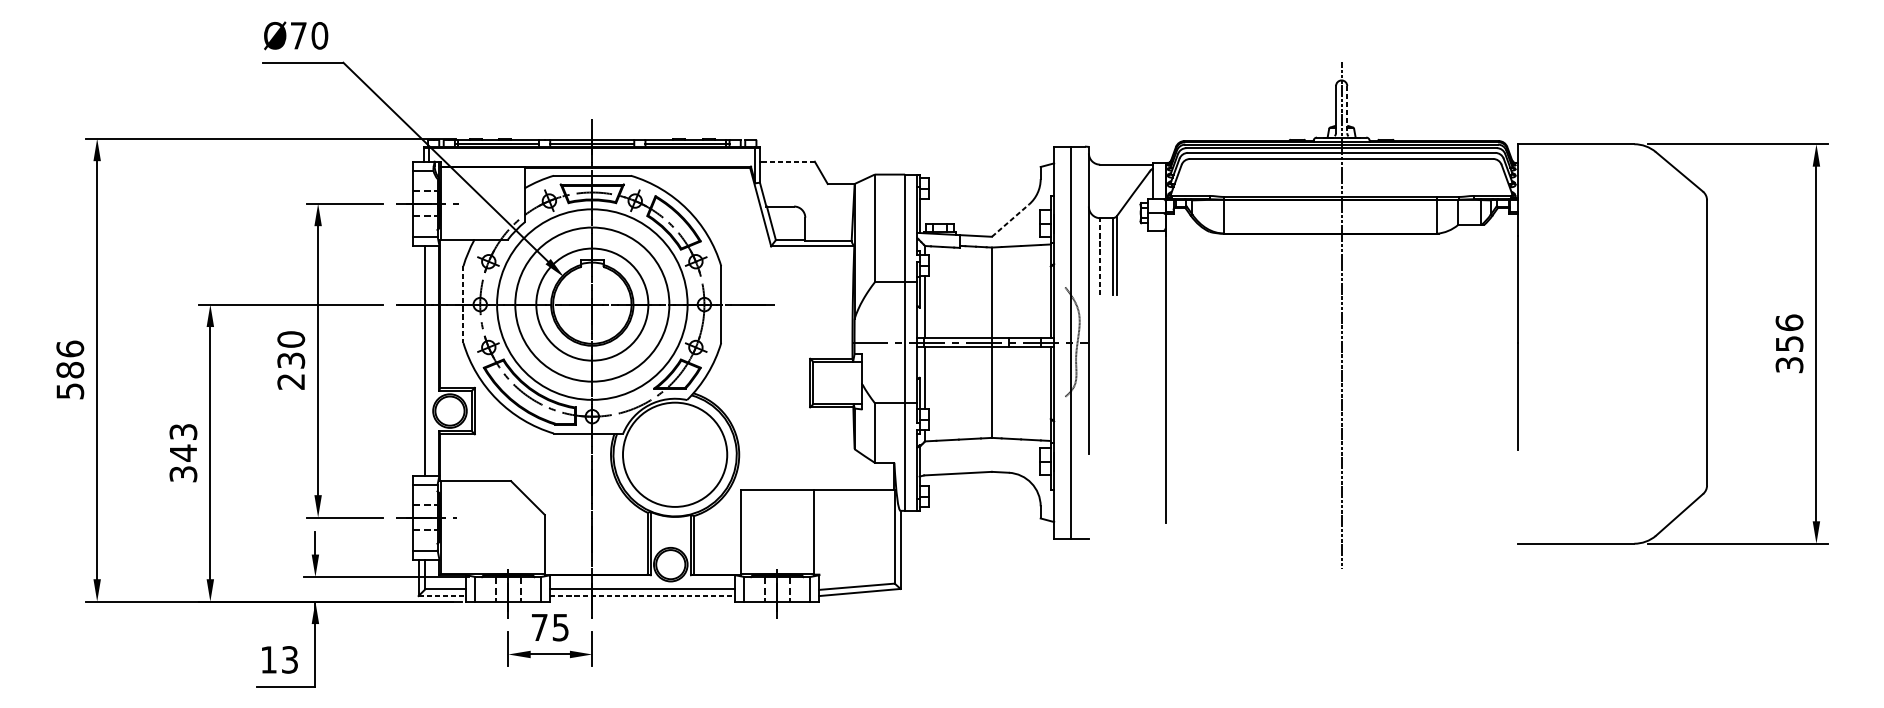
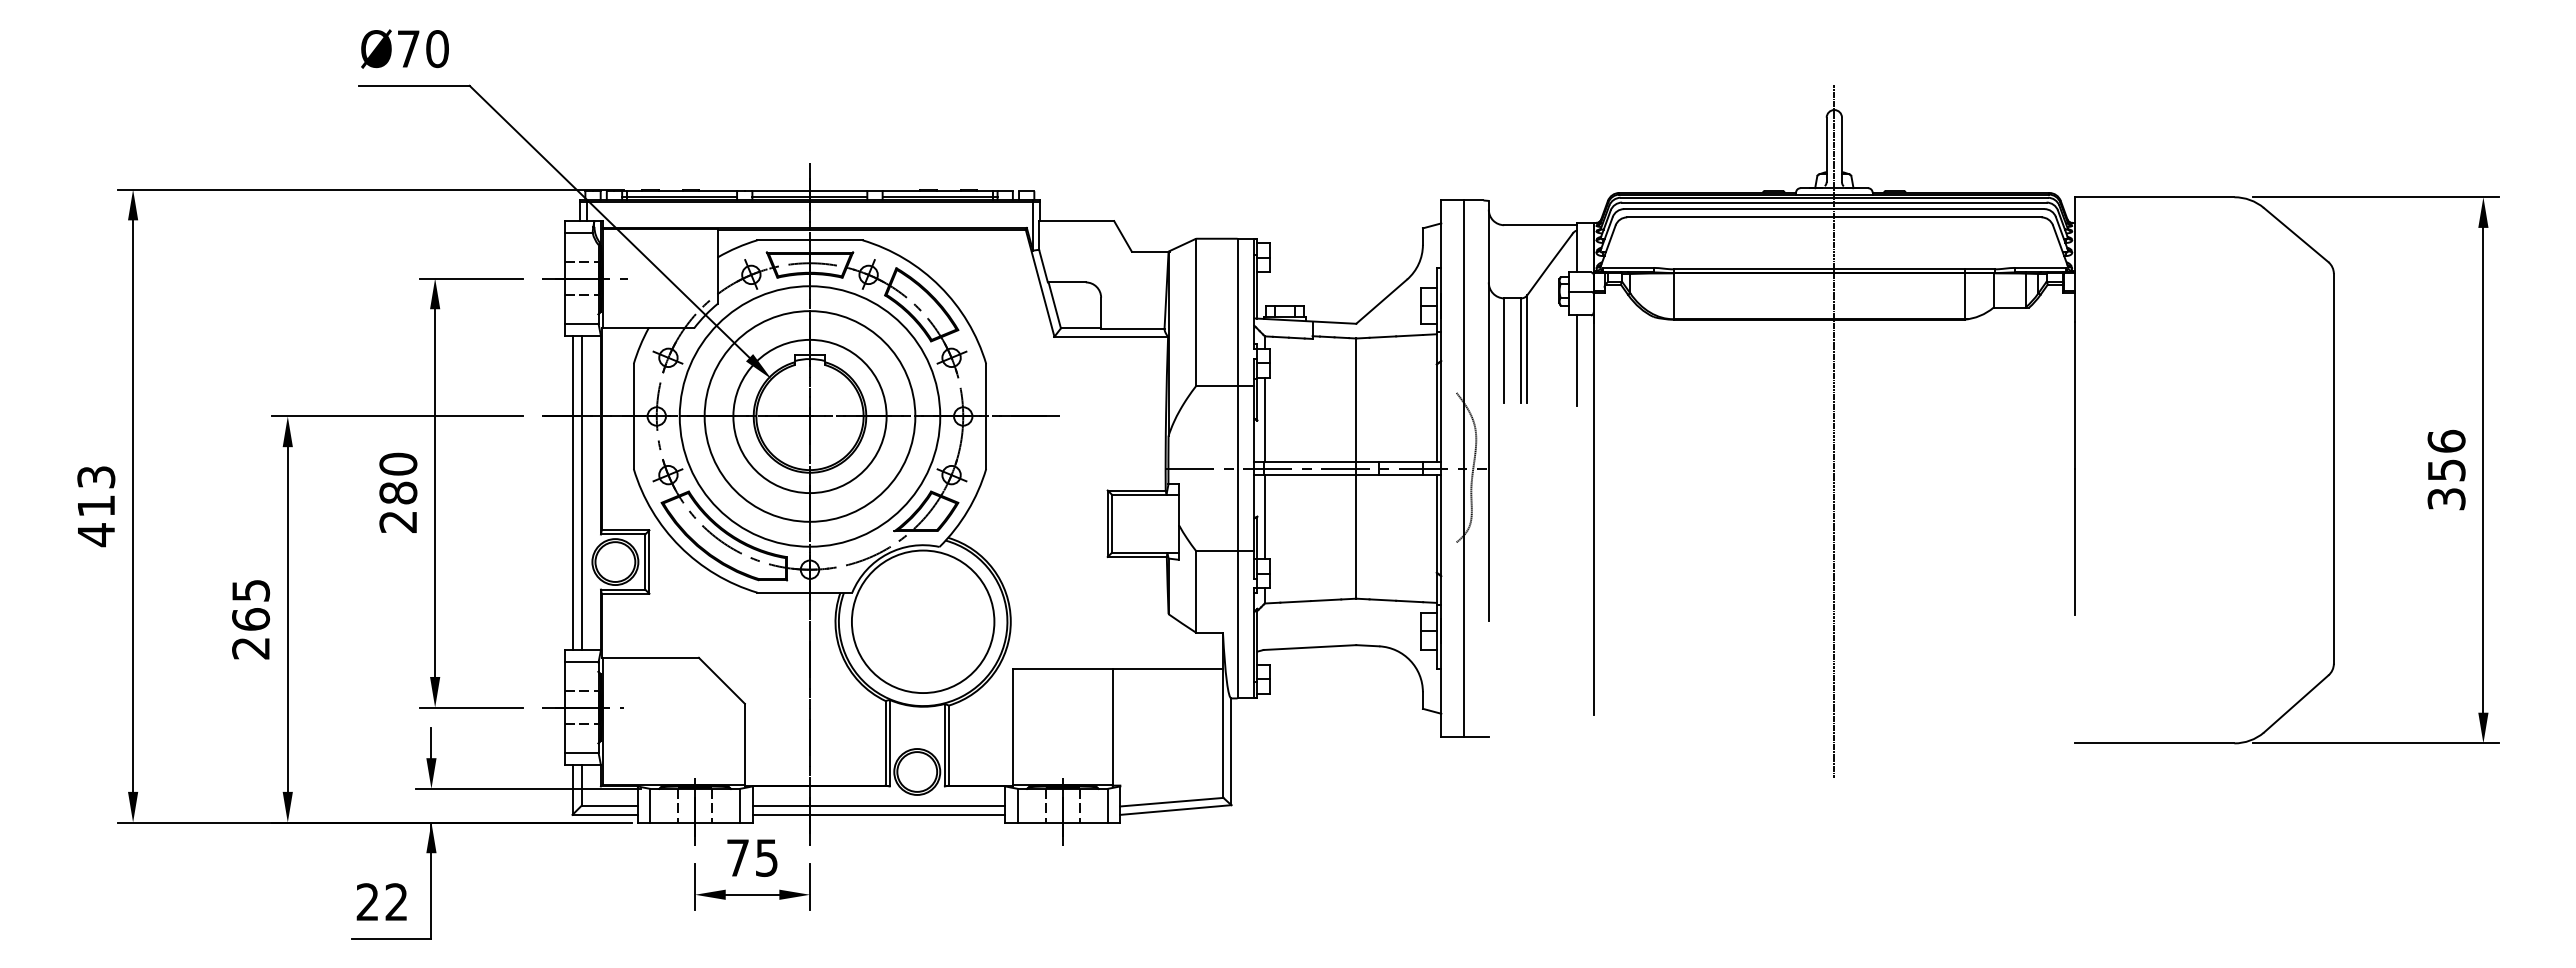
line: (1347, 110) -> (1842, 150), dashed -> solid
line: (787, 161) -> (1076, 221), dashed -> solid
line: (1010, 220) -> (1381, 301), dashed -> solid
line: (1100, 256) -> (1504, 350), dashed -> solid
line: (1153, 263) -> (1576, 360), added
line: (463, 304) -> (633, 416), dashed -> solid
text: (291, 360) -> (398, 492), 230 -> 280
line: (418, 360) -> (572, 493), added
text: (70, 370) -> (96, 506), 586 -> 413
text: (183, 453) -> (251, 619), 343 -> 265
line: (442, 595) -> (605, 814), dashed -> solid
line: (643, 595) -> (879, 814), dashed -> solid
text: (278, 660) -> (381, 902), 13 -> 22

